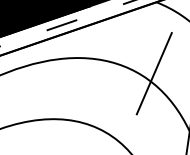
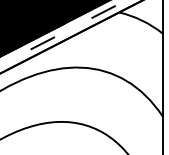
line: (153, 73) -> (125, 72), removed

